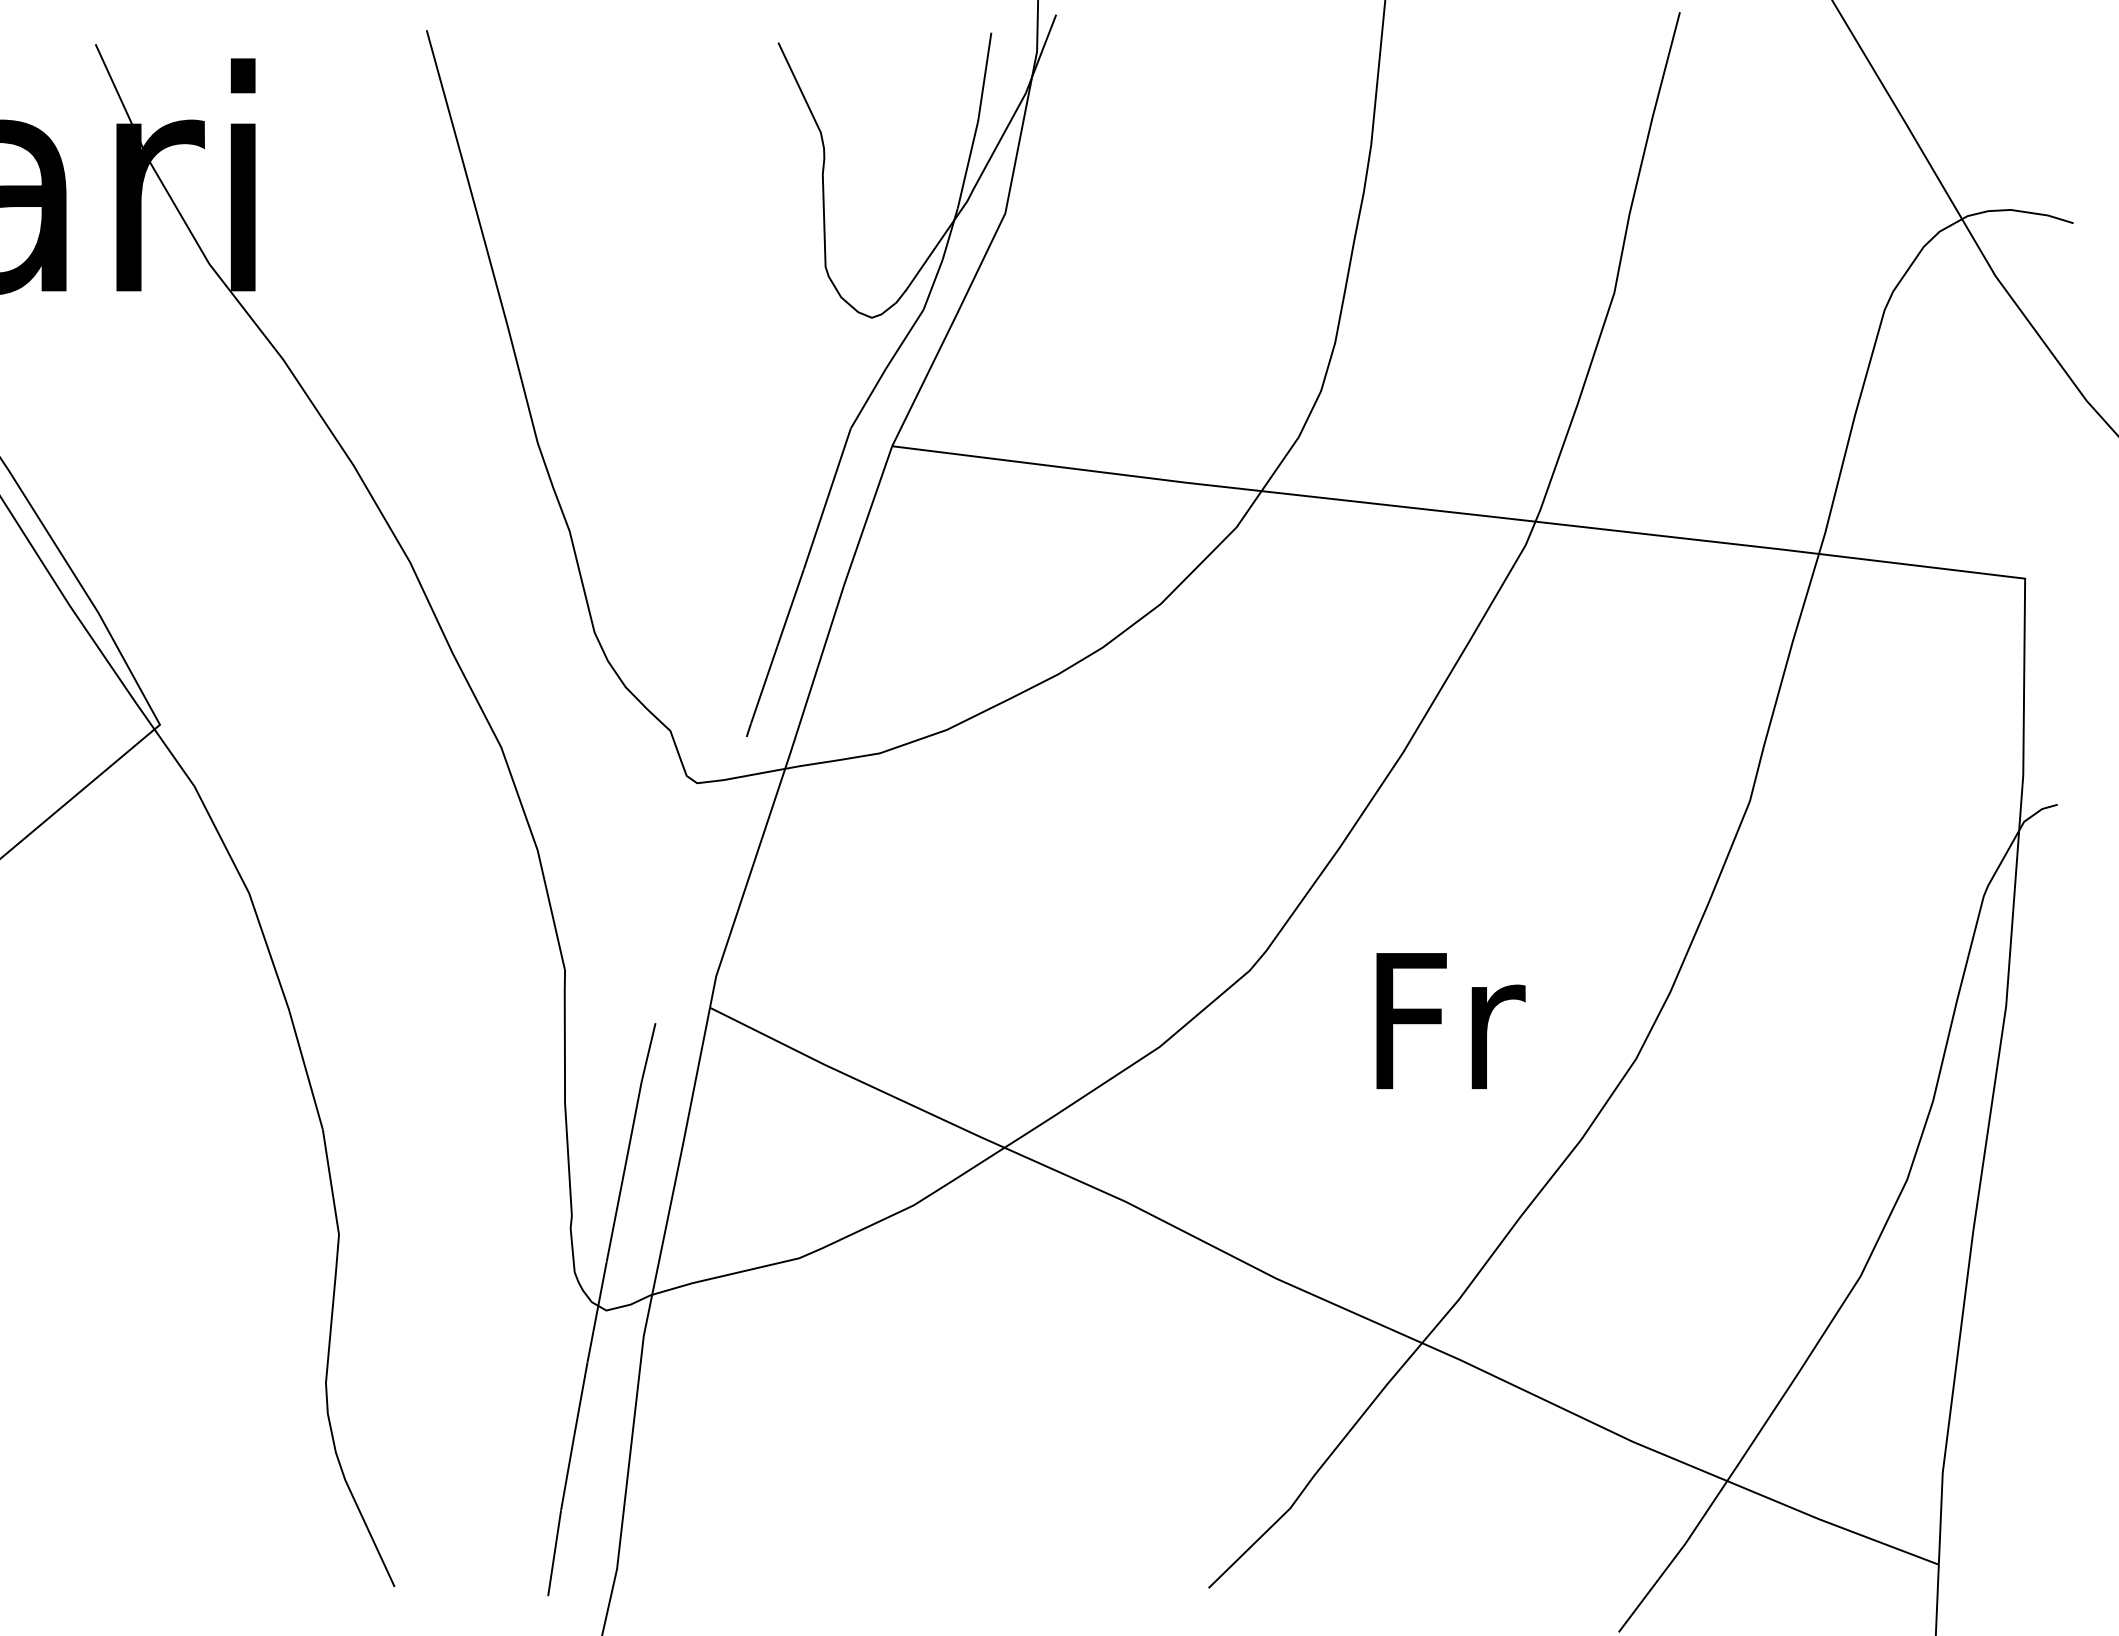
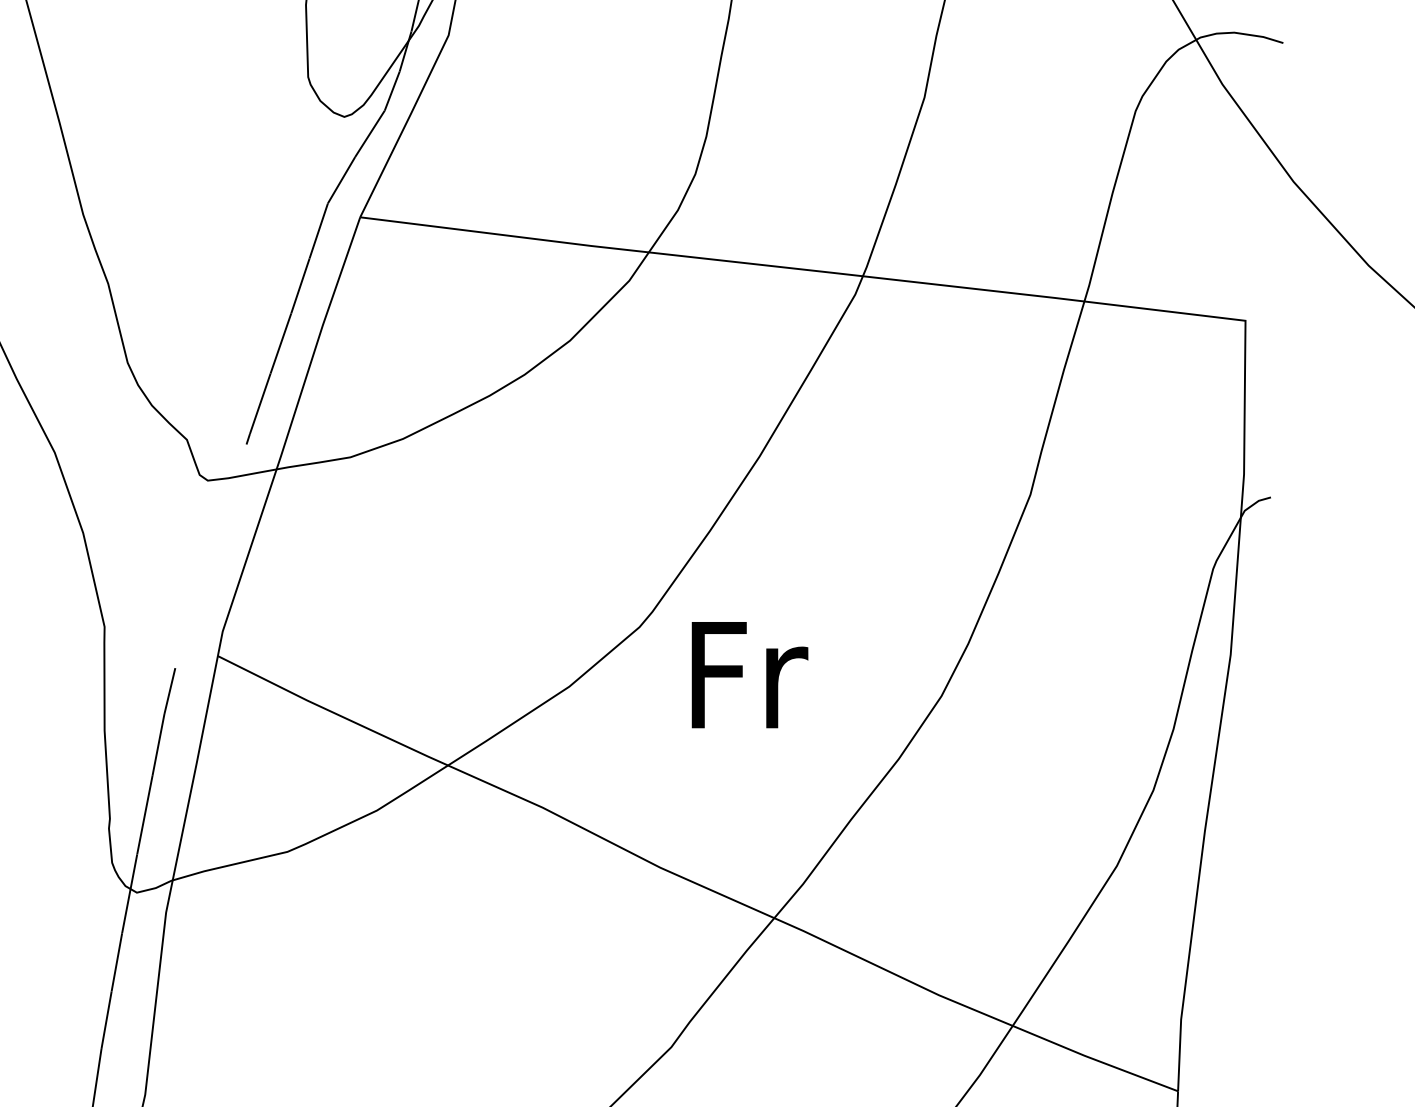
text: (1450, 1021) -> (749, 675), moved

